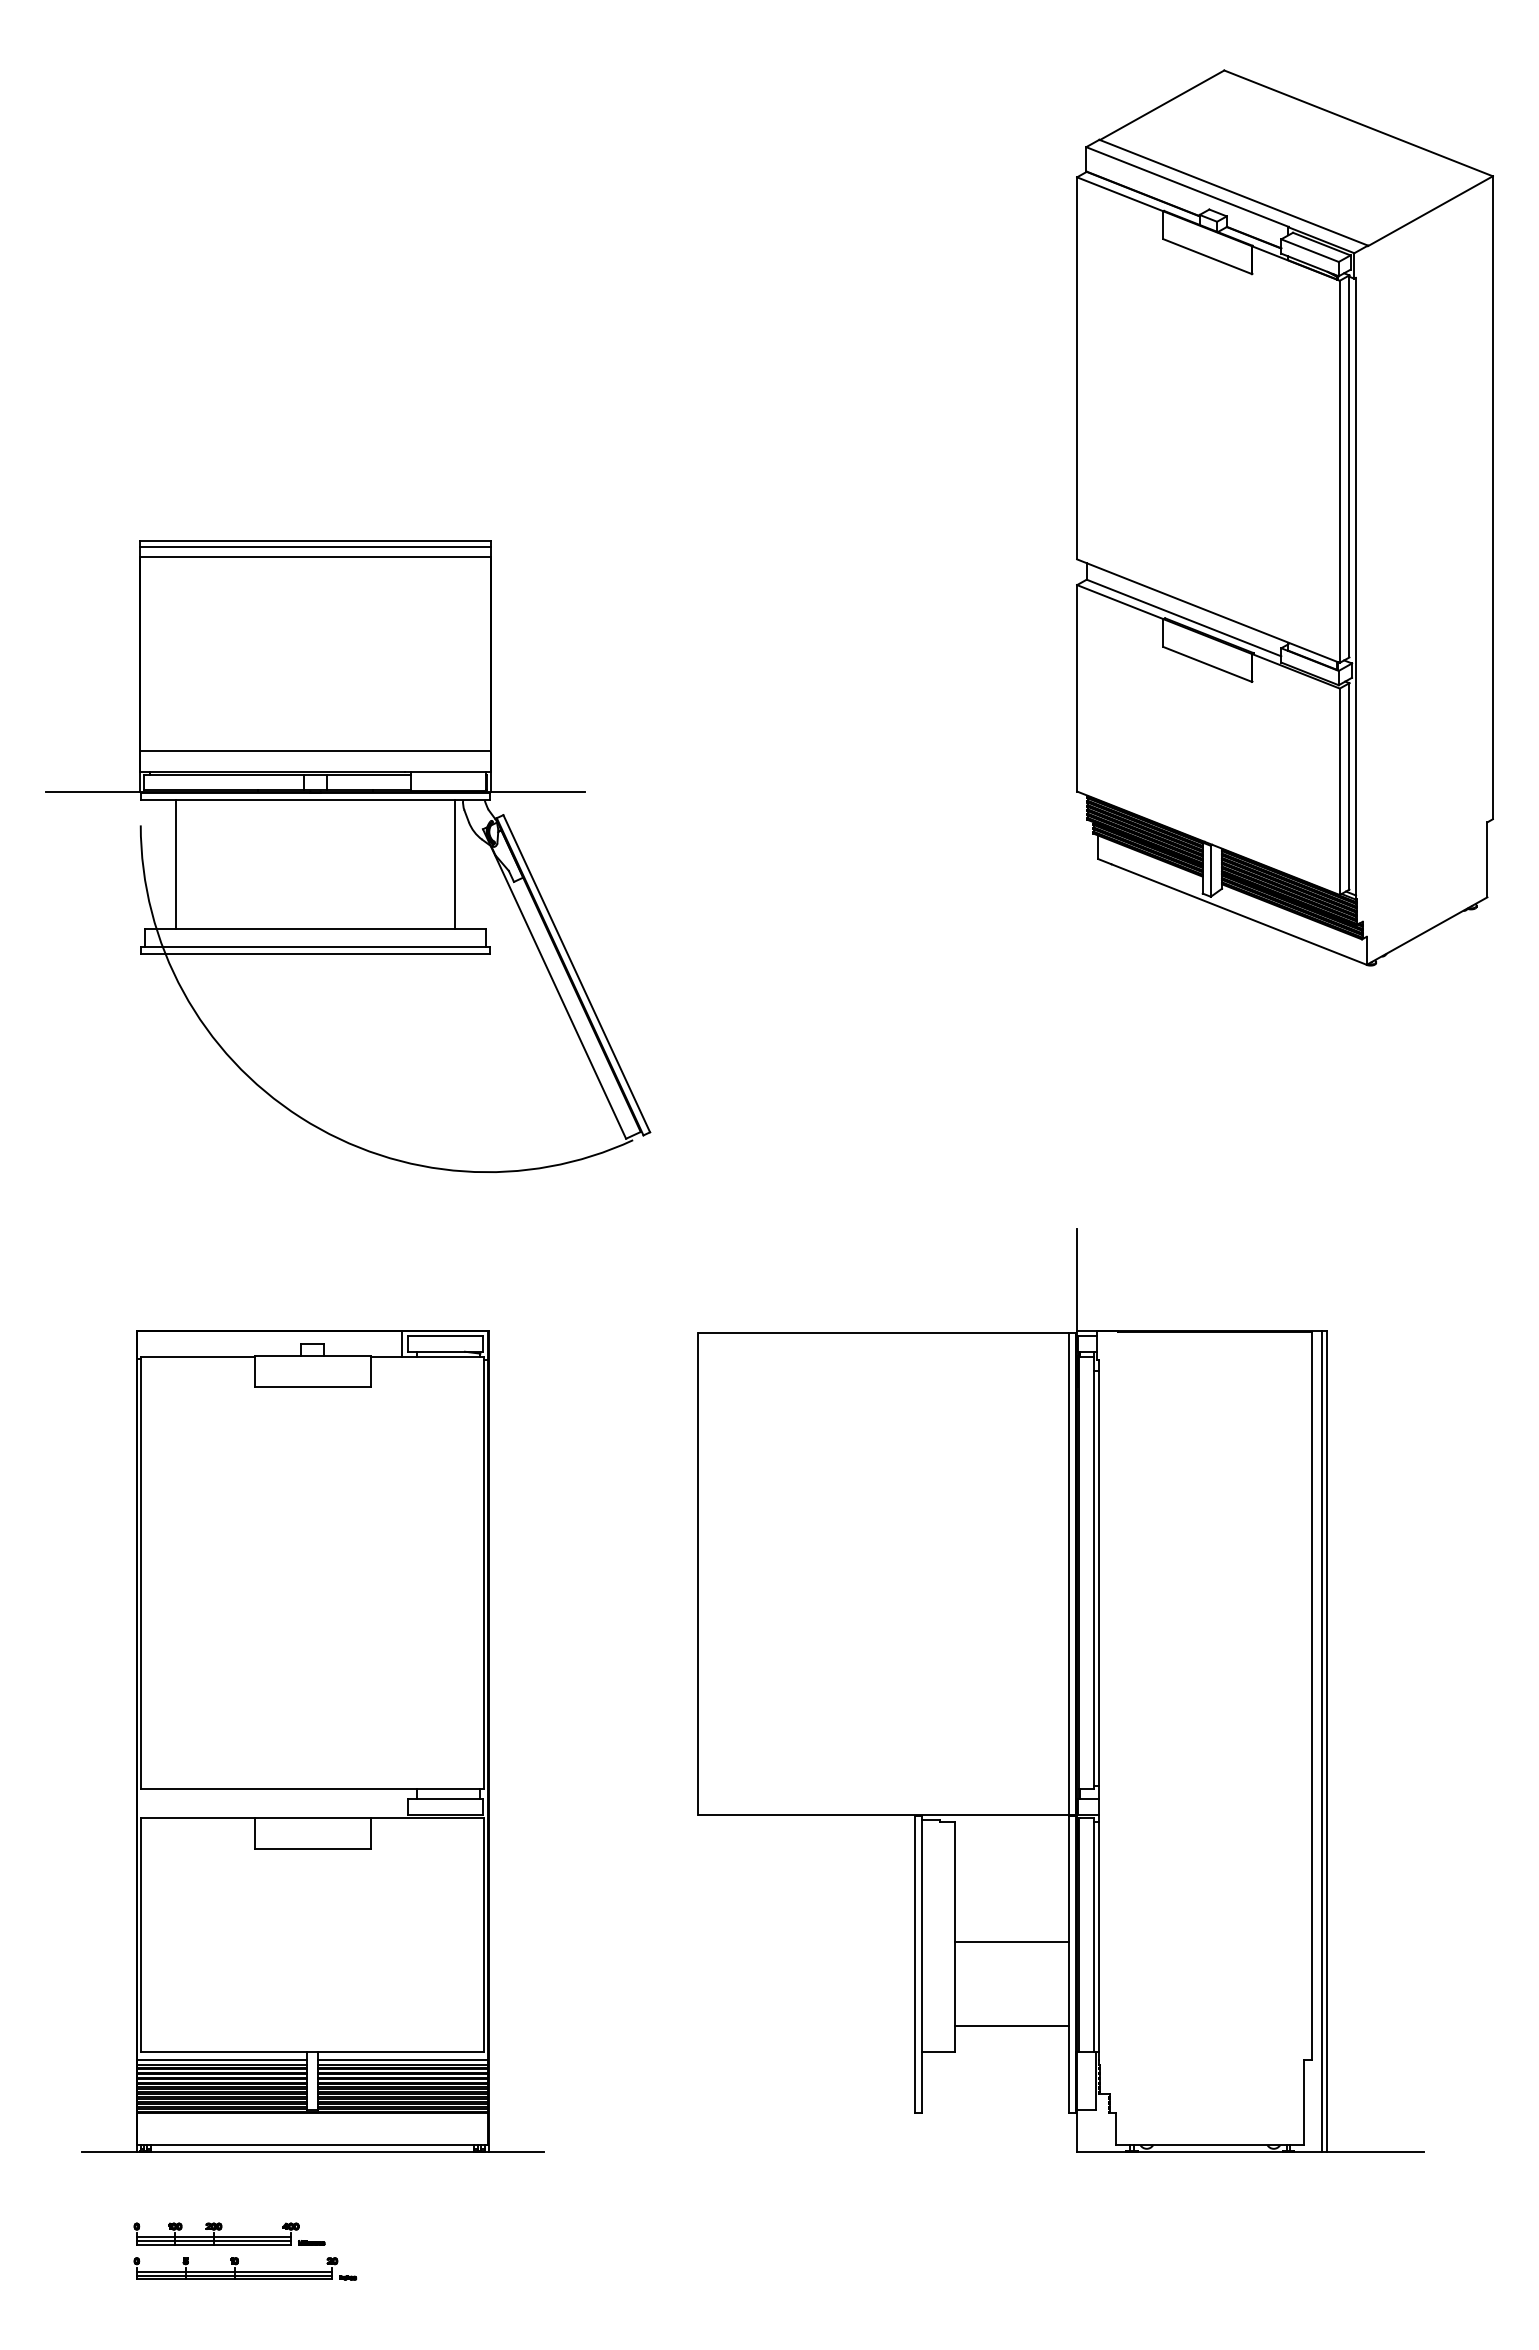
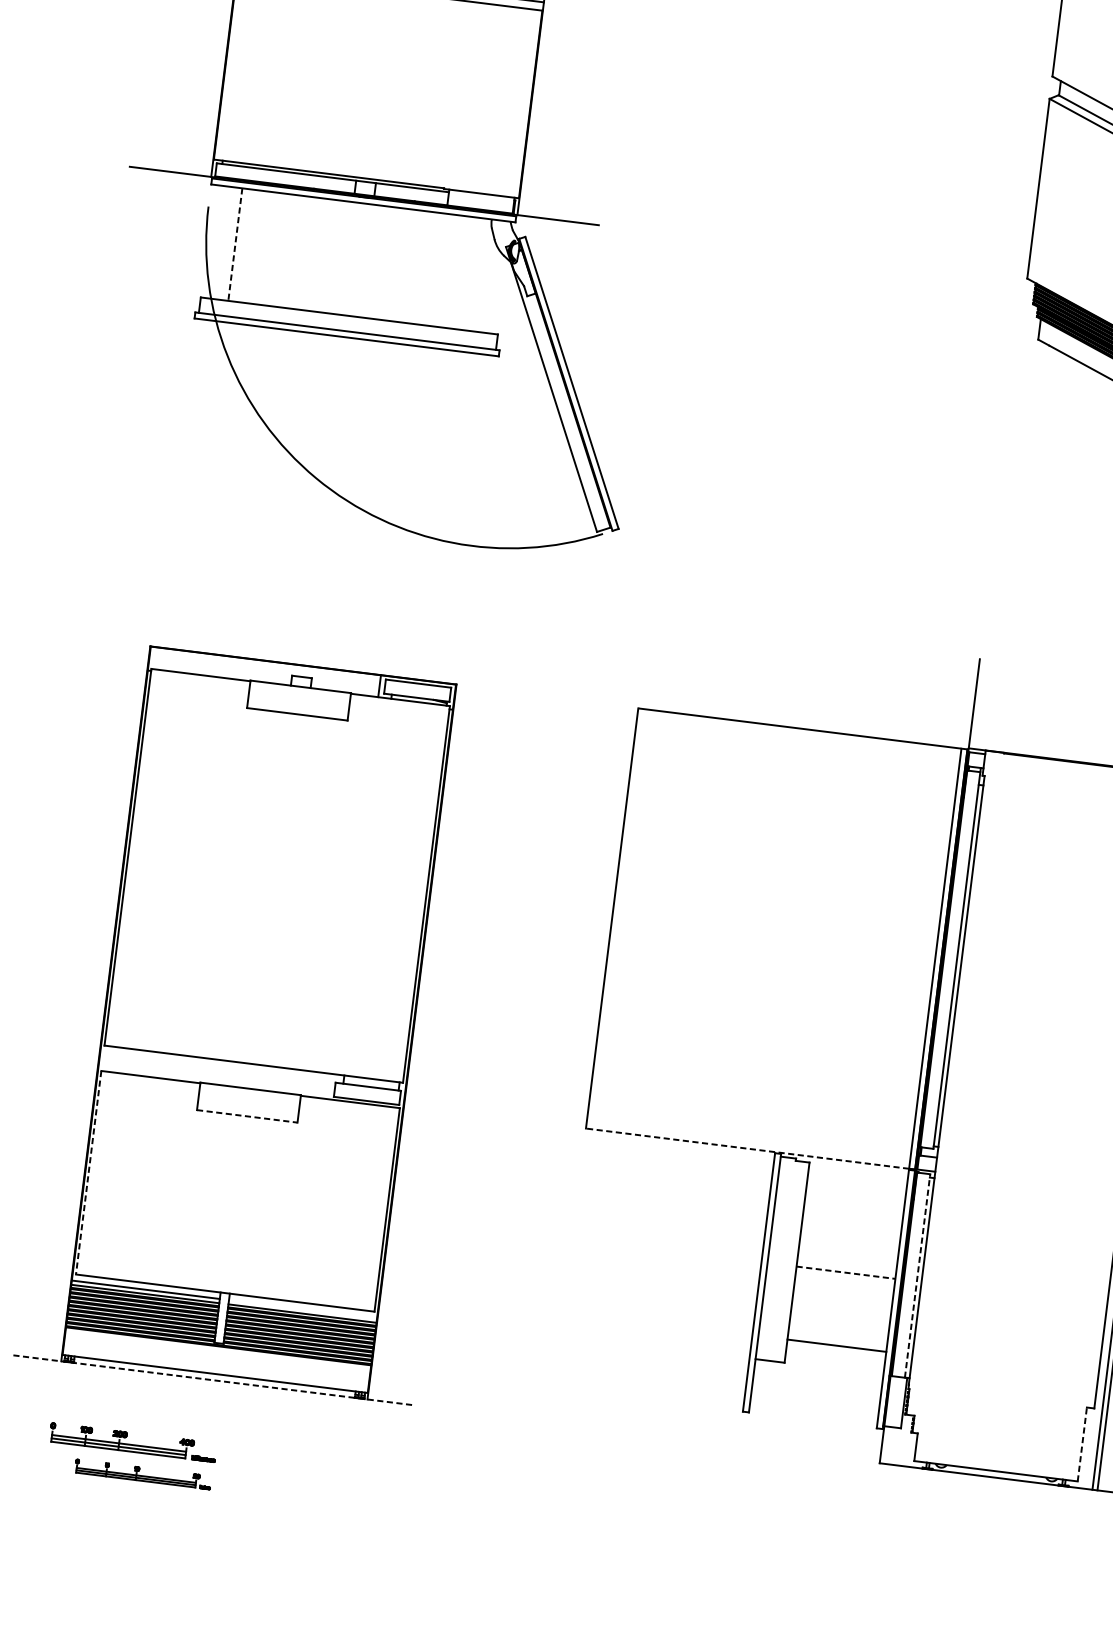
line: (315, 751) -> (368, 161), removed
line: (176, 864) -> (235, 244), solid -> dashed
line: (454, 864) -> (477, 274), removed
line: (883, 1815) -> (747, 1148), solid -> dashed
line: (312, 1849) -> (247, 1116), solid -> dashed
line: (141, 1935) -> (88, 1172), solid -> dashed
line: (1093, 1935) -> (917, 1276), solid -> dashed
line: (1012, 1941) -> (846, 1272), solid -> dashed
line: (403, 2059) -> (303, 1309), removed
line: (1303, 2102) -> (1082, 1444), solid -> dashed
line: (312, 2152) -> (214, 1380), solid -> dashed
part: (245, 2268) -> (143, 1474), size x0.7

